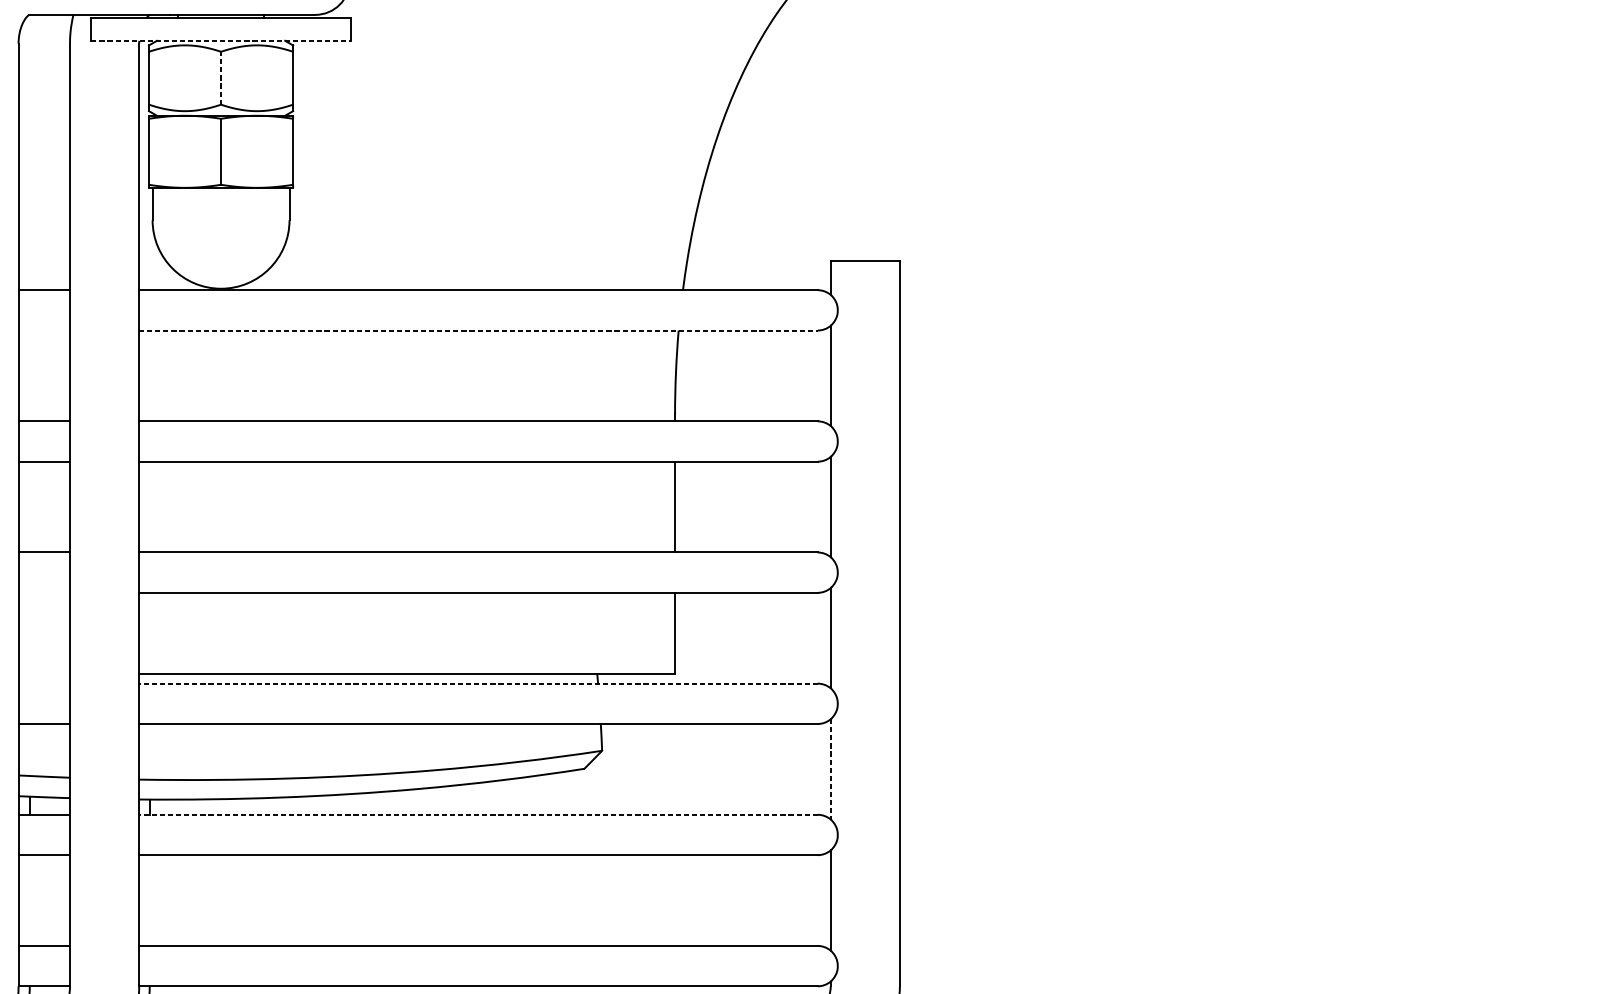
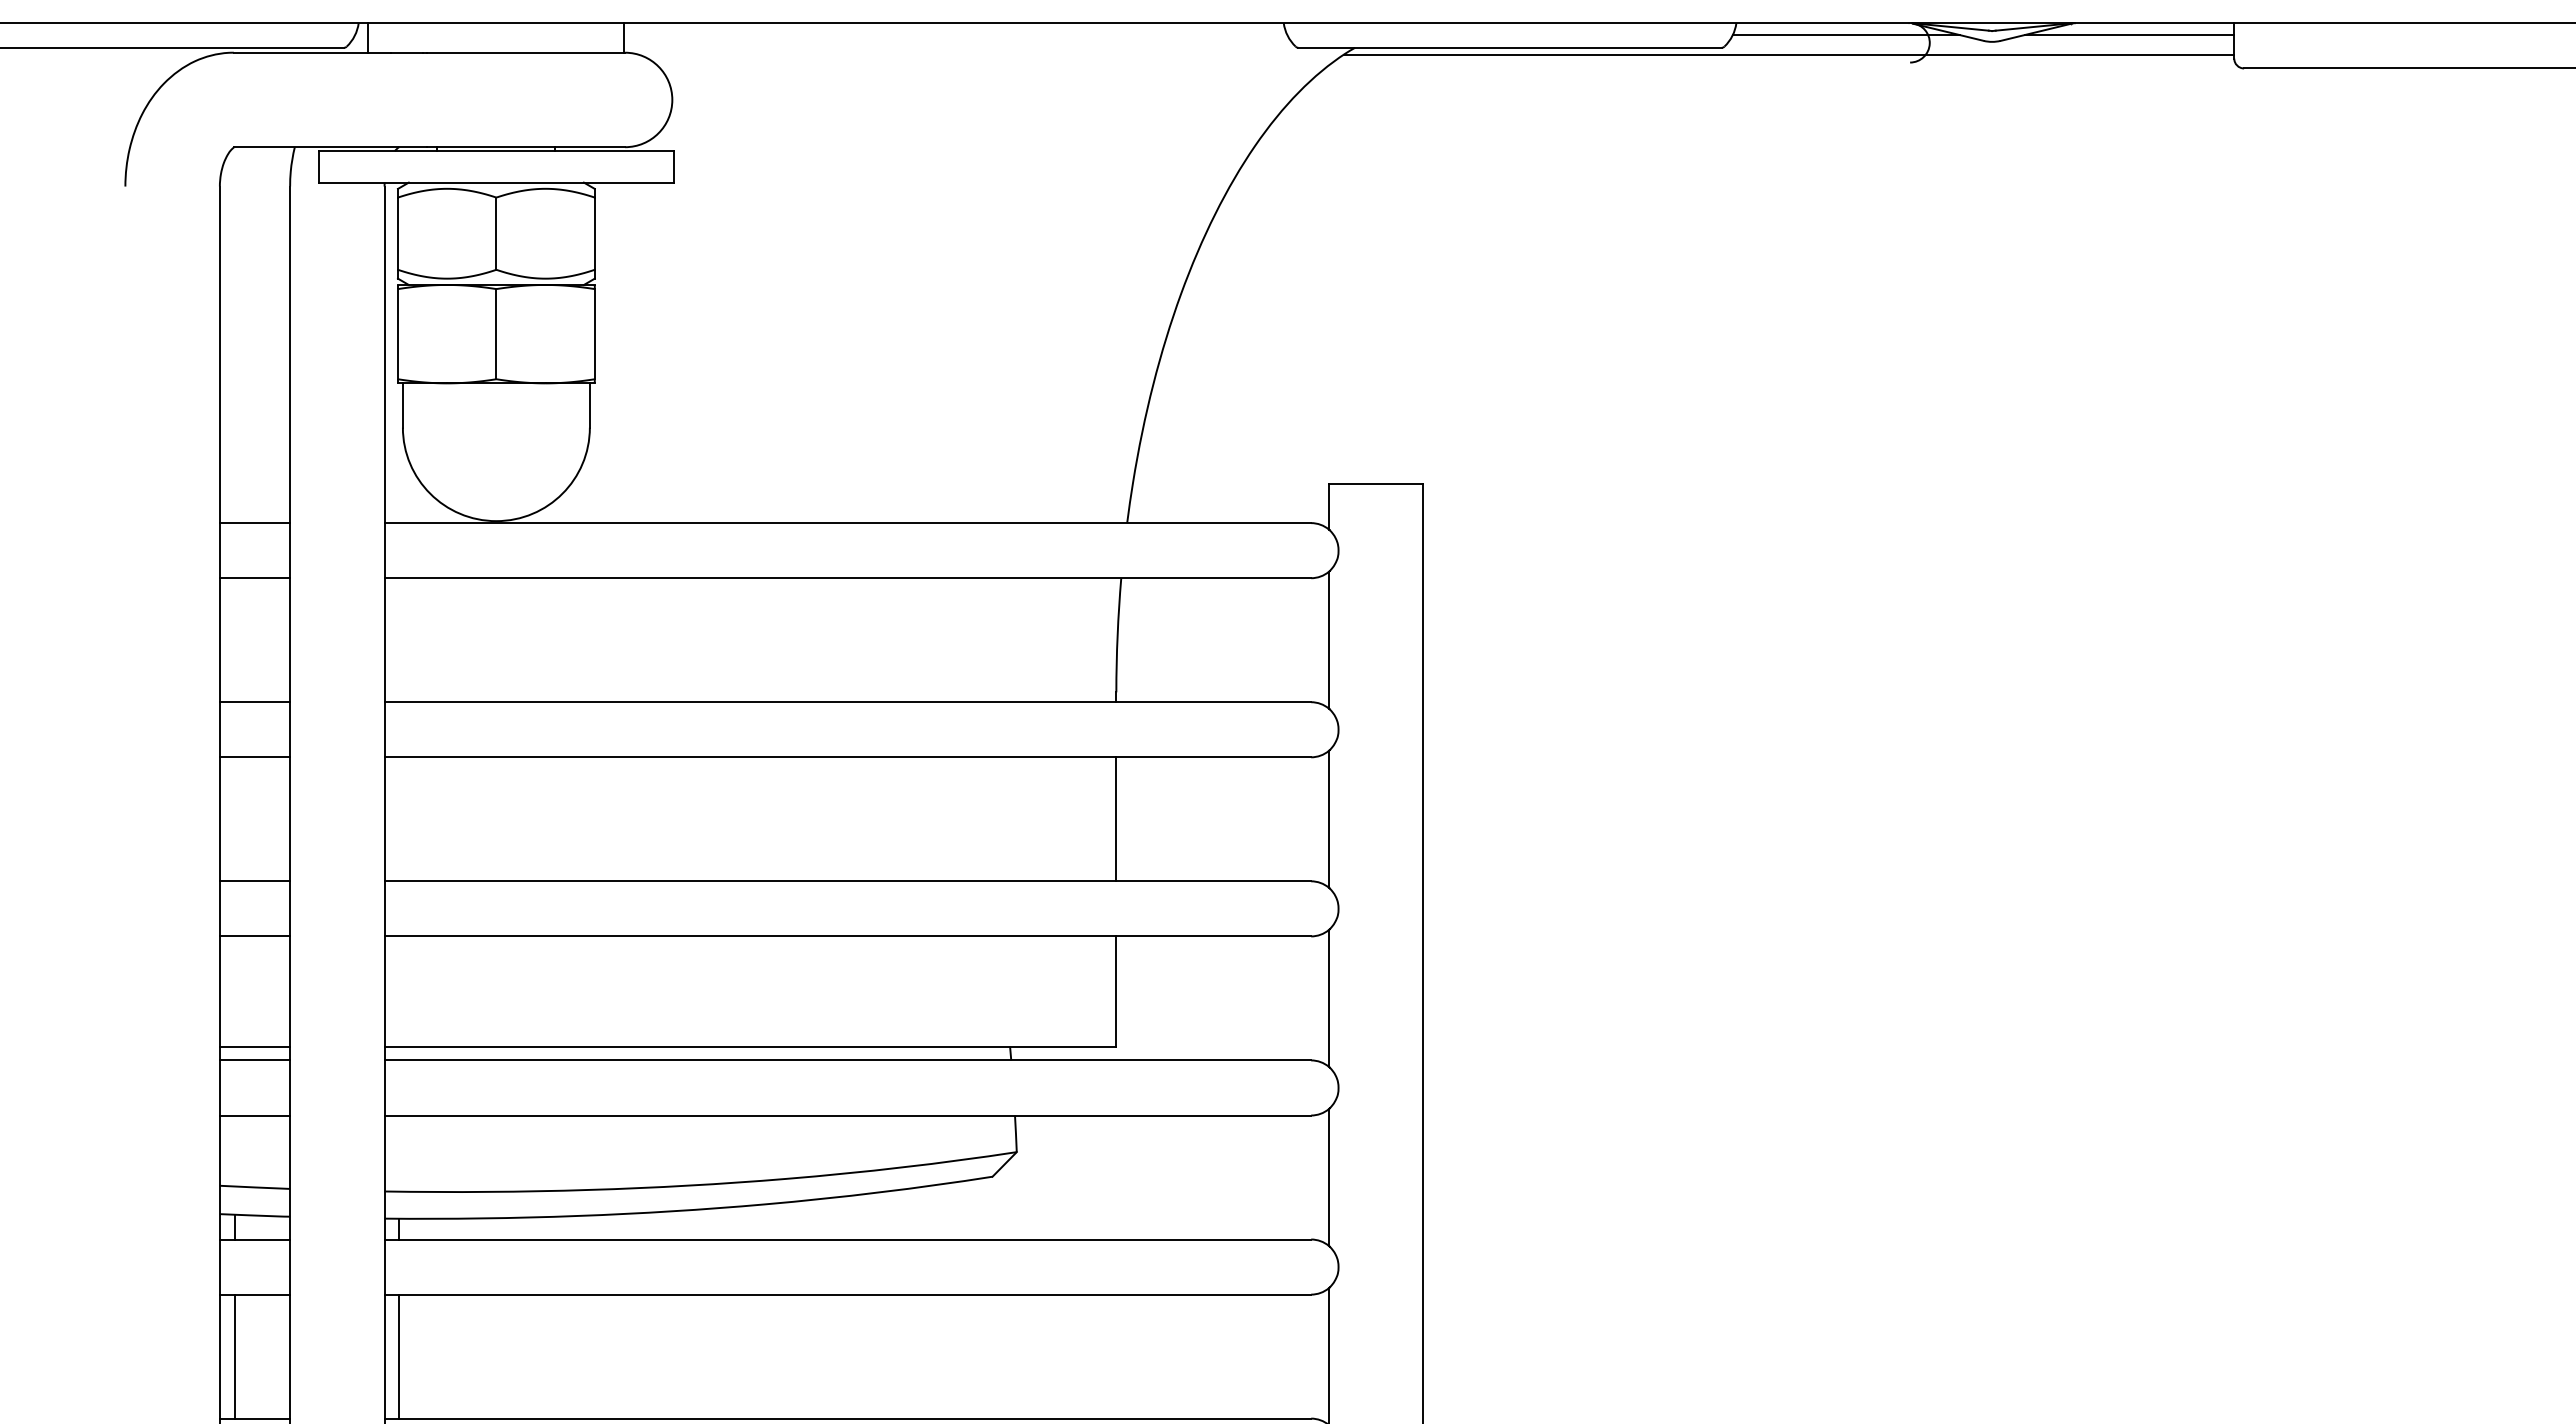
line: (221, 40) -> (496, 182), dashed -> solid
line: (221, 78) -> (496, 233), dashed -> solid
line: (43, 330) -> (254, 578), added
line: (478, 330) -> (848, 578), dashed -> solid
line: (43, 592) -> (254, 936), added
line: (43, 673) -> (254, 1046), added
line: (43, 683) -> (254, 1060), added
line: (478, 683) -> (847, 1060), dashed -> solid
line: (830, 770) -> (1328, 1178), dashed -> solid
line: (478, 814) -> (847, 1239), dashed -> solid
line: (30, 900) -> (235, 1356), added
line: (149, 900) -> (398, 1356), added

